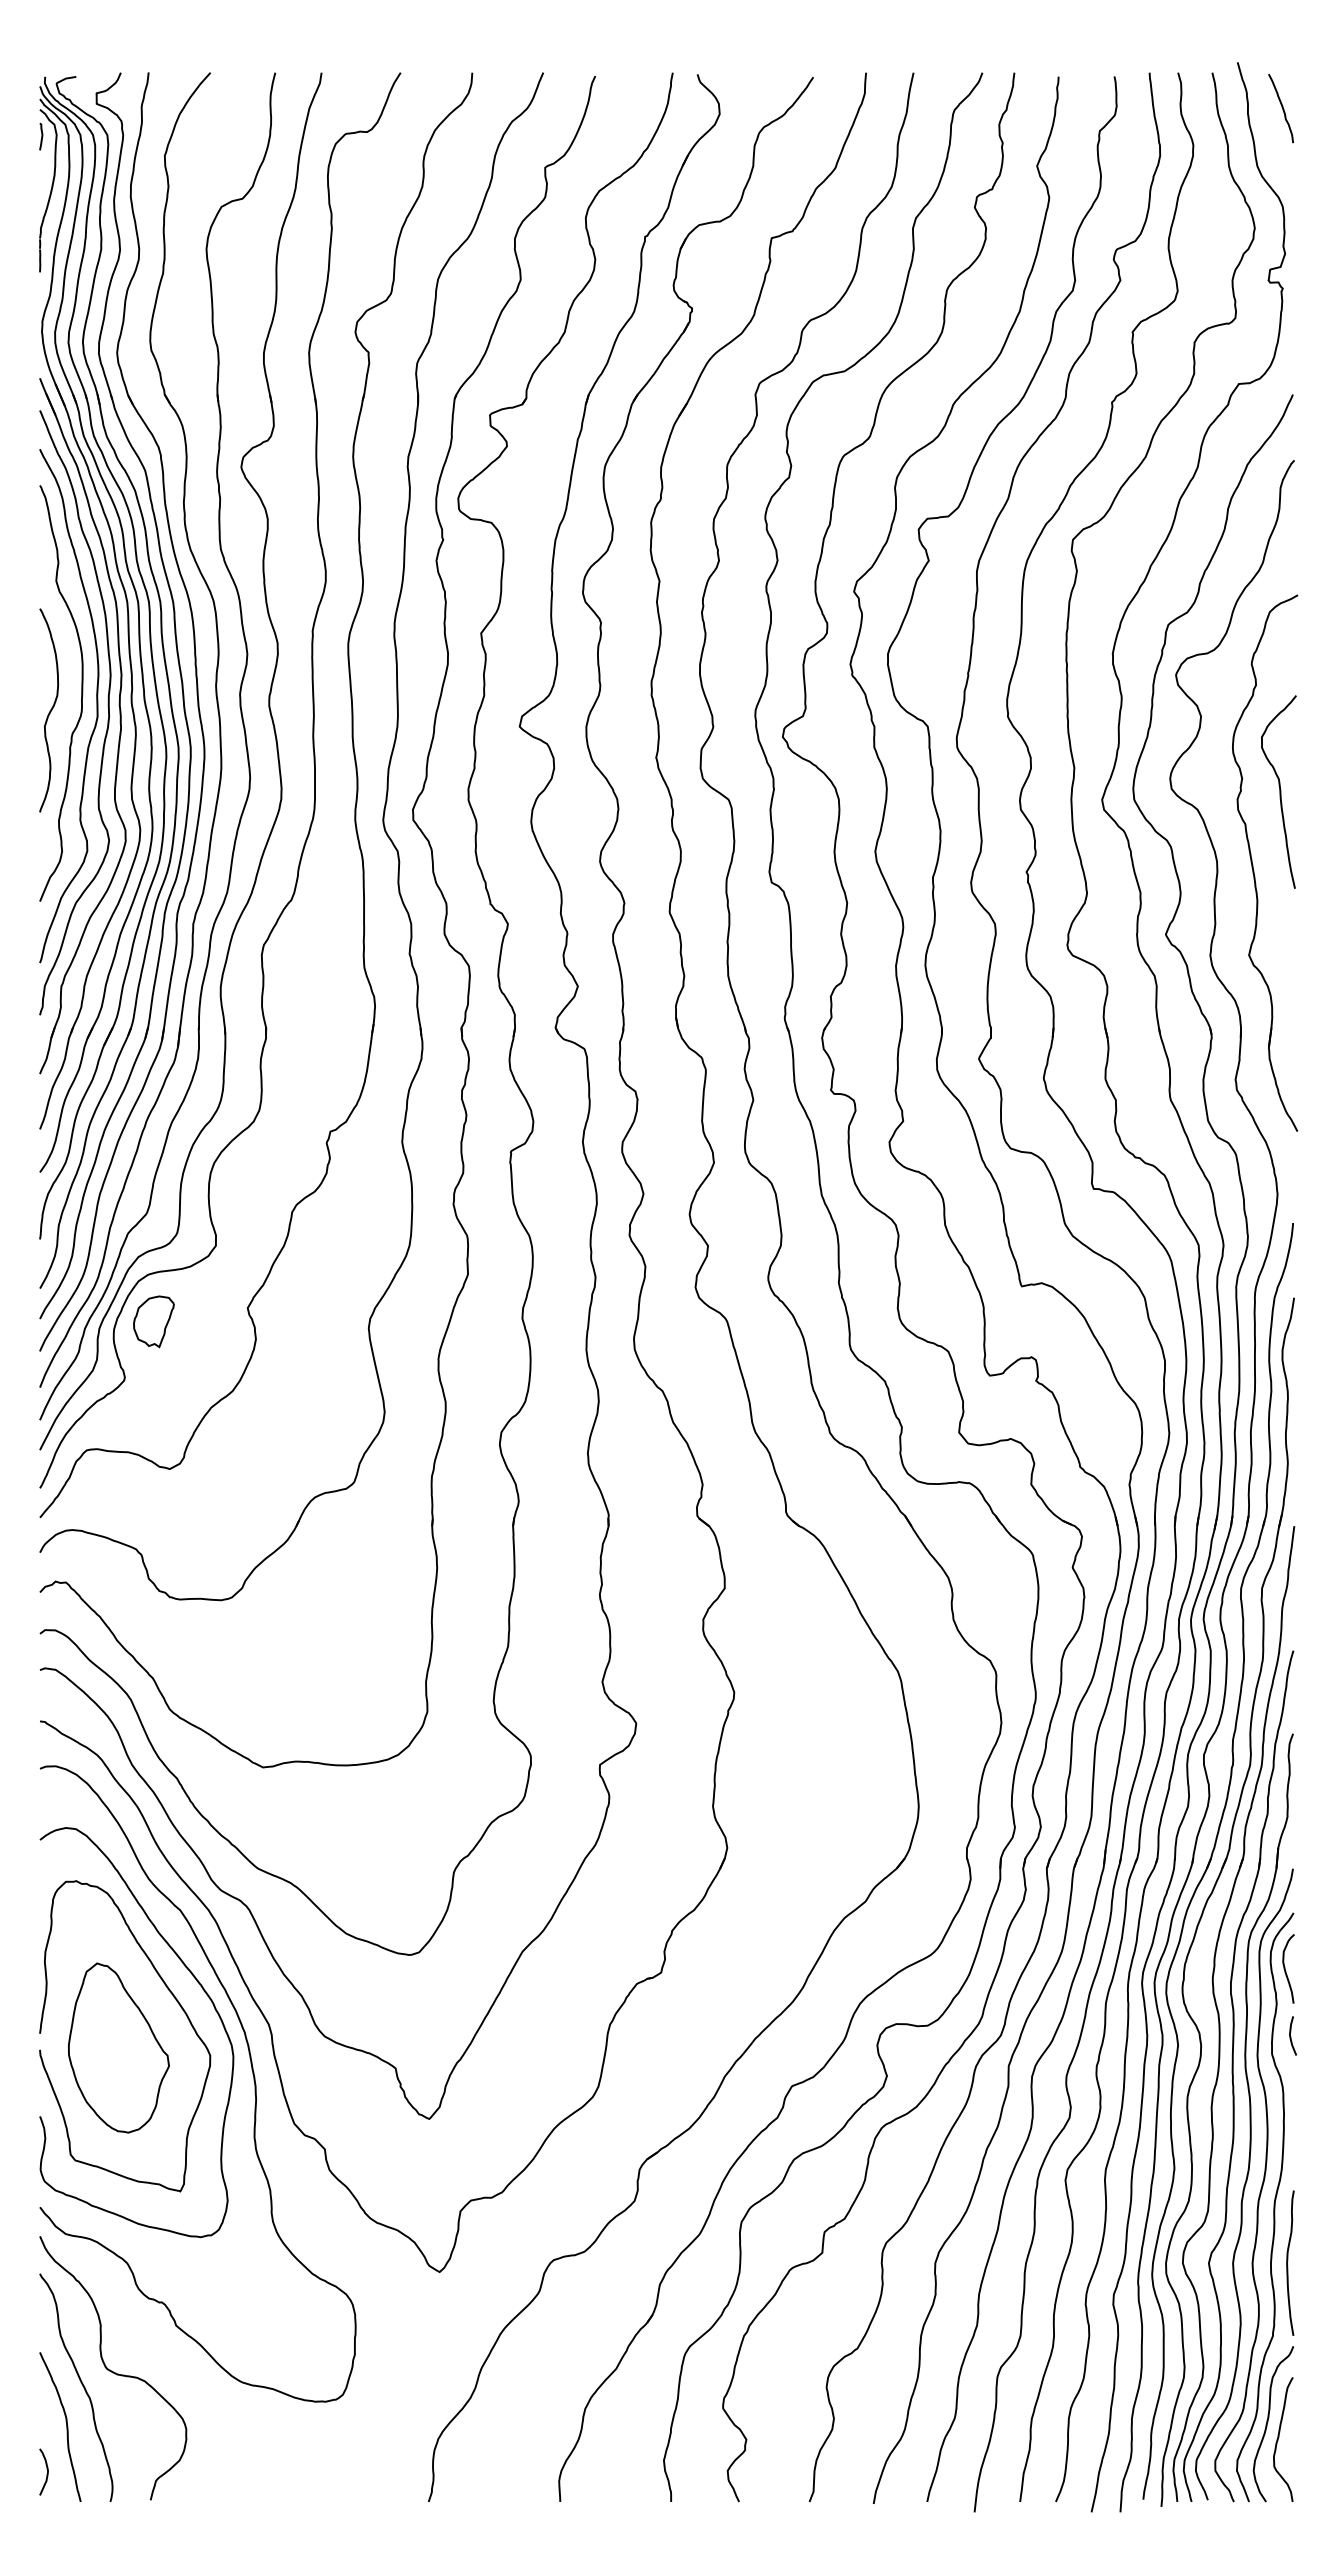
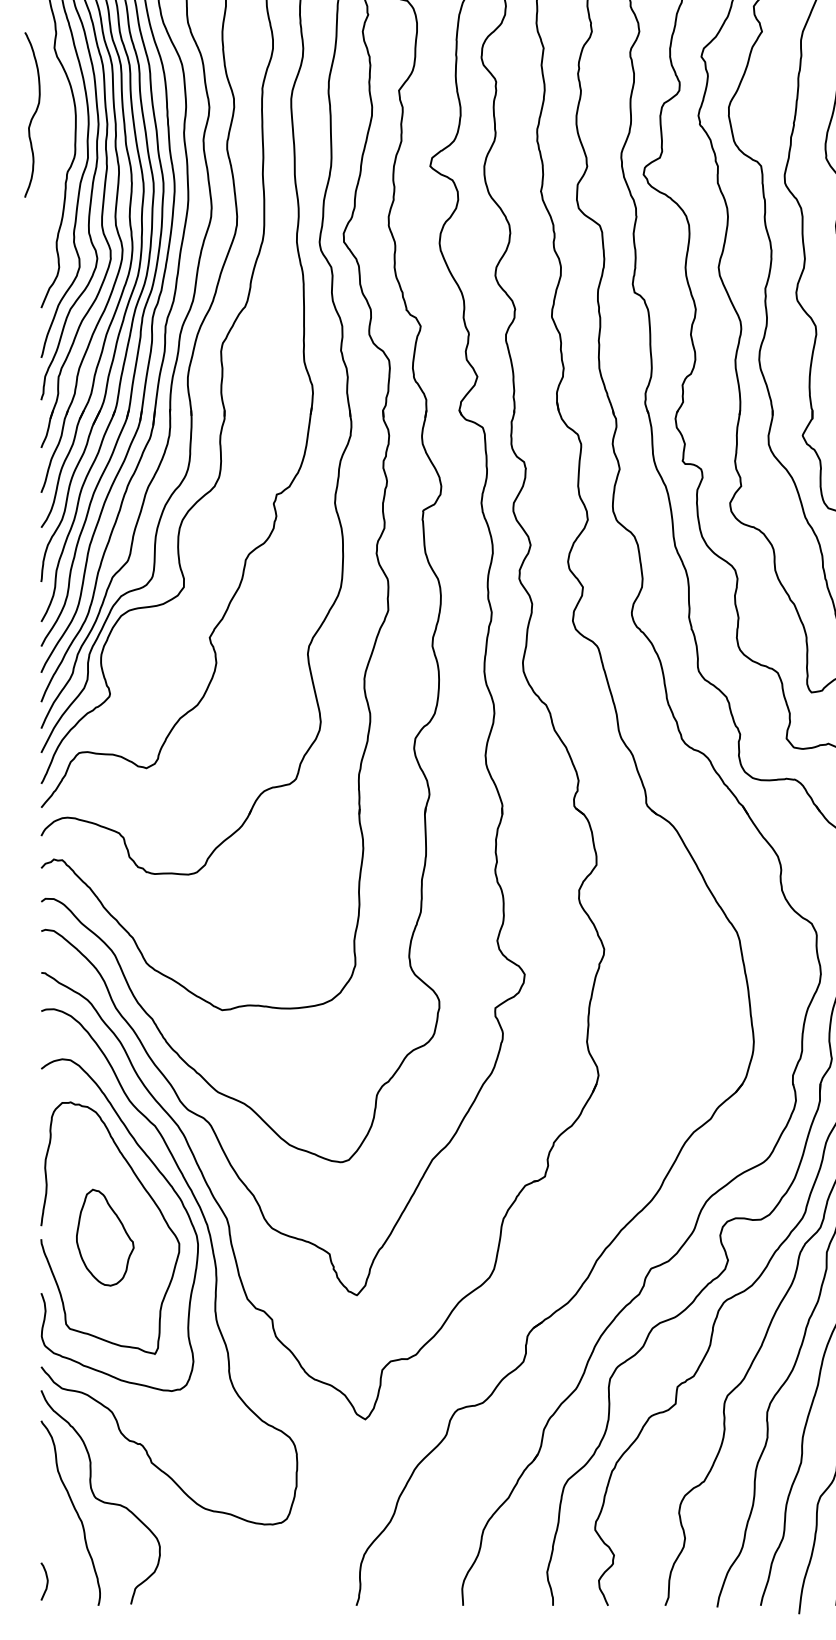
curve: (49, 711) -> (32, 115), moved
part: (153, 1321) -> (133, 648), removed
part: (118, 2047) -> (104, 1237), size x0.7
curve: (66, 2426) -> (62, 1544), removed

